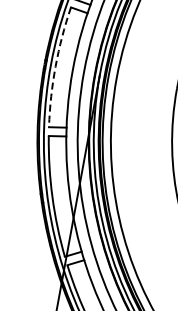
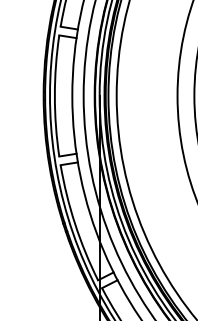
arc: (55, 66) -> (54, 95), dashed -> solid

